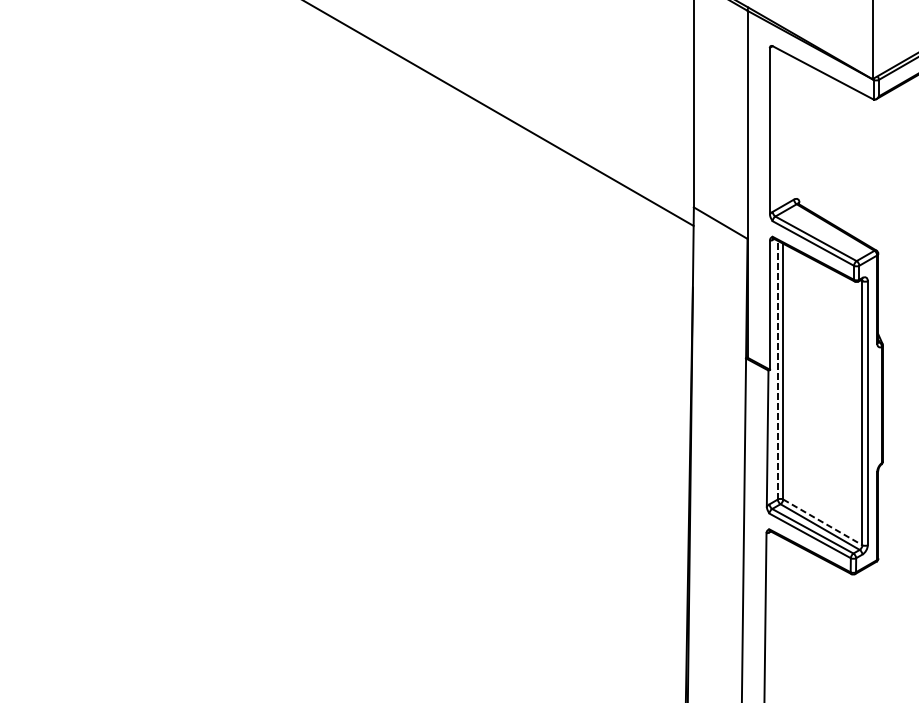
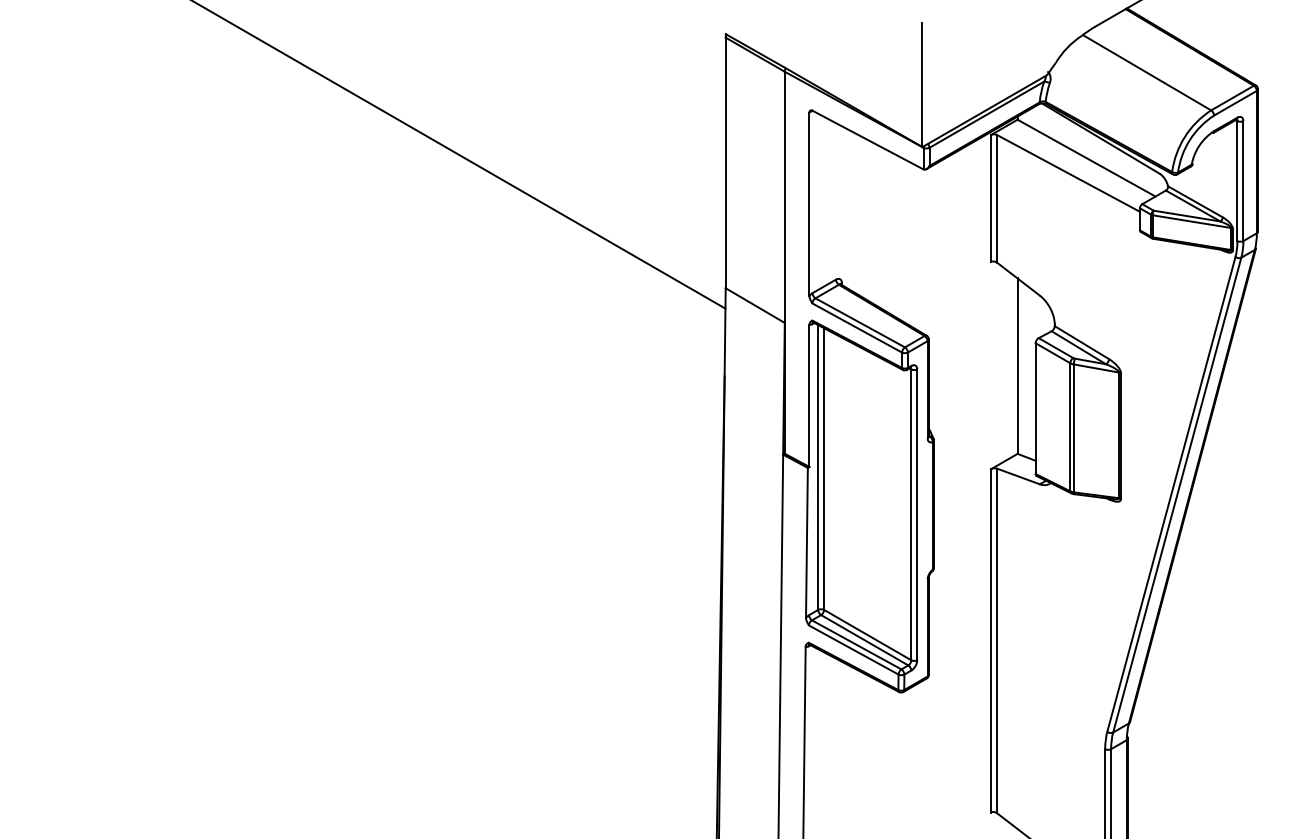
line: (778, 370) -> (818, 467), dashed -> solid
line: (823, 522) -> (868, 635), dashed -> solid

